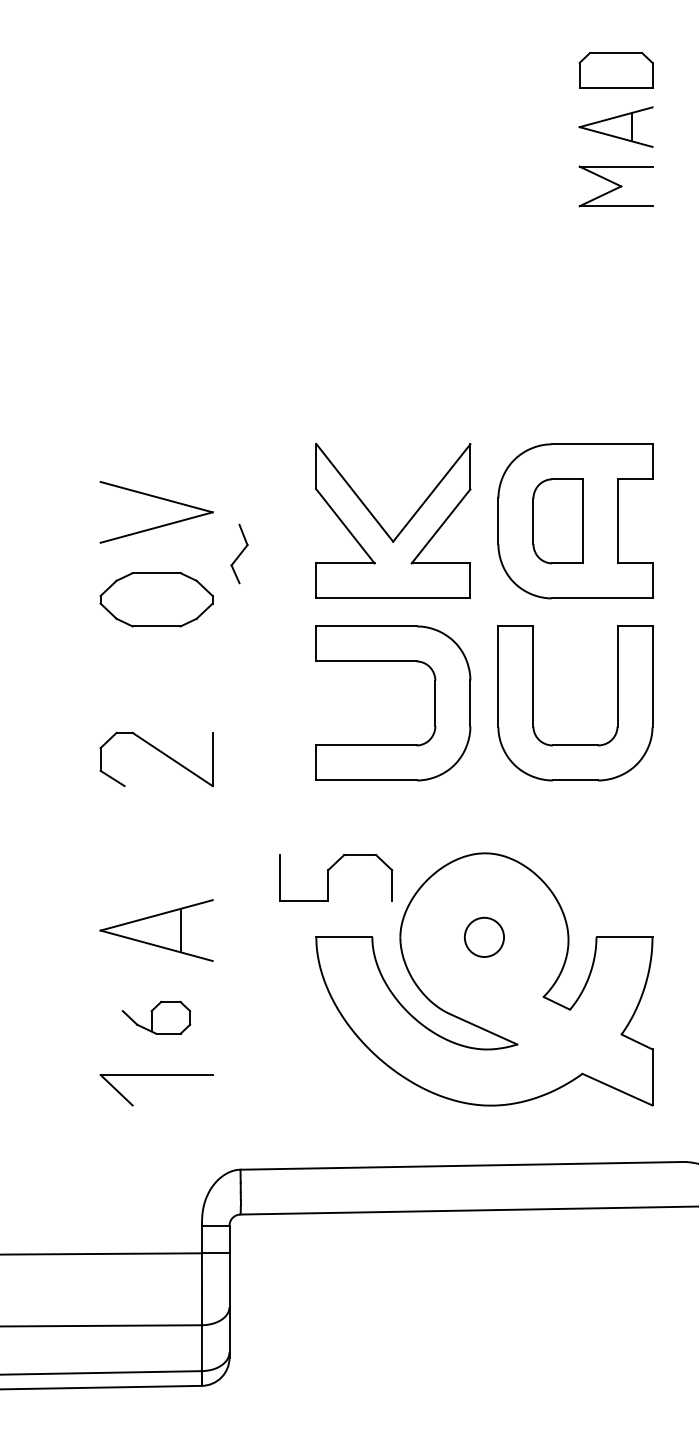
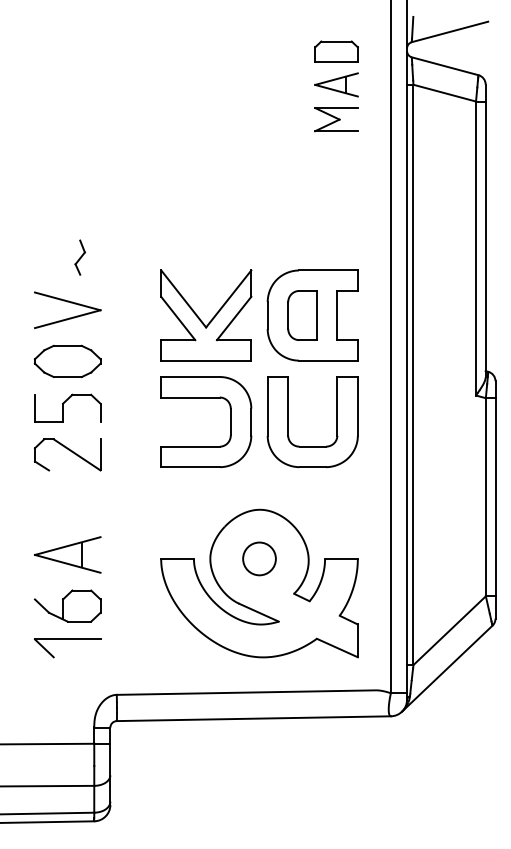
part: (238, 553) -> (79, 257), moved
part: (335, 876) -> (67, 407), moved
part: (484, 936) -> (259, 558), size x1.43
part: (156, 1016) -> (67, 605), size x1.67

